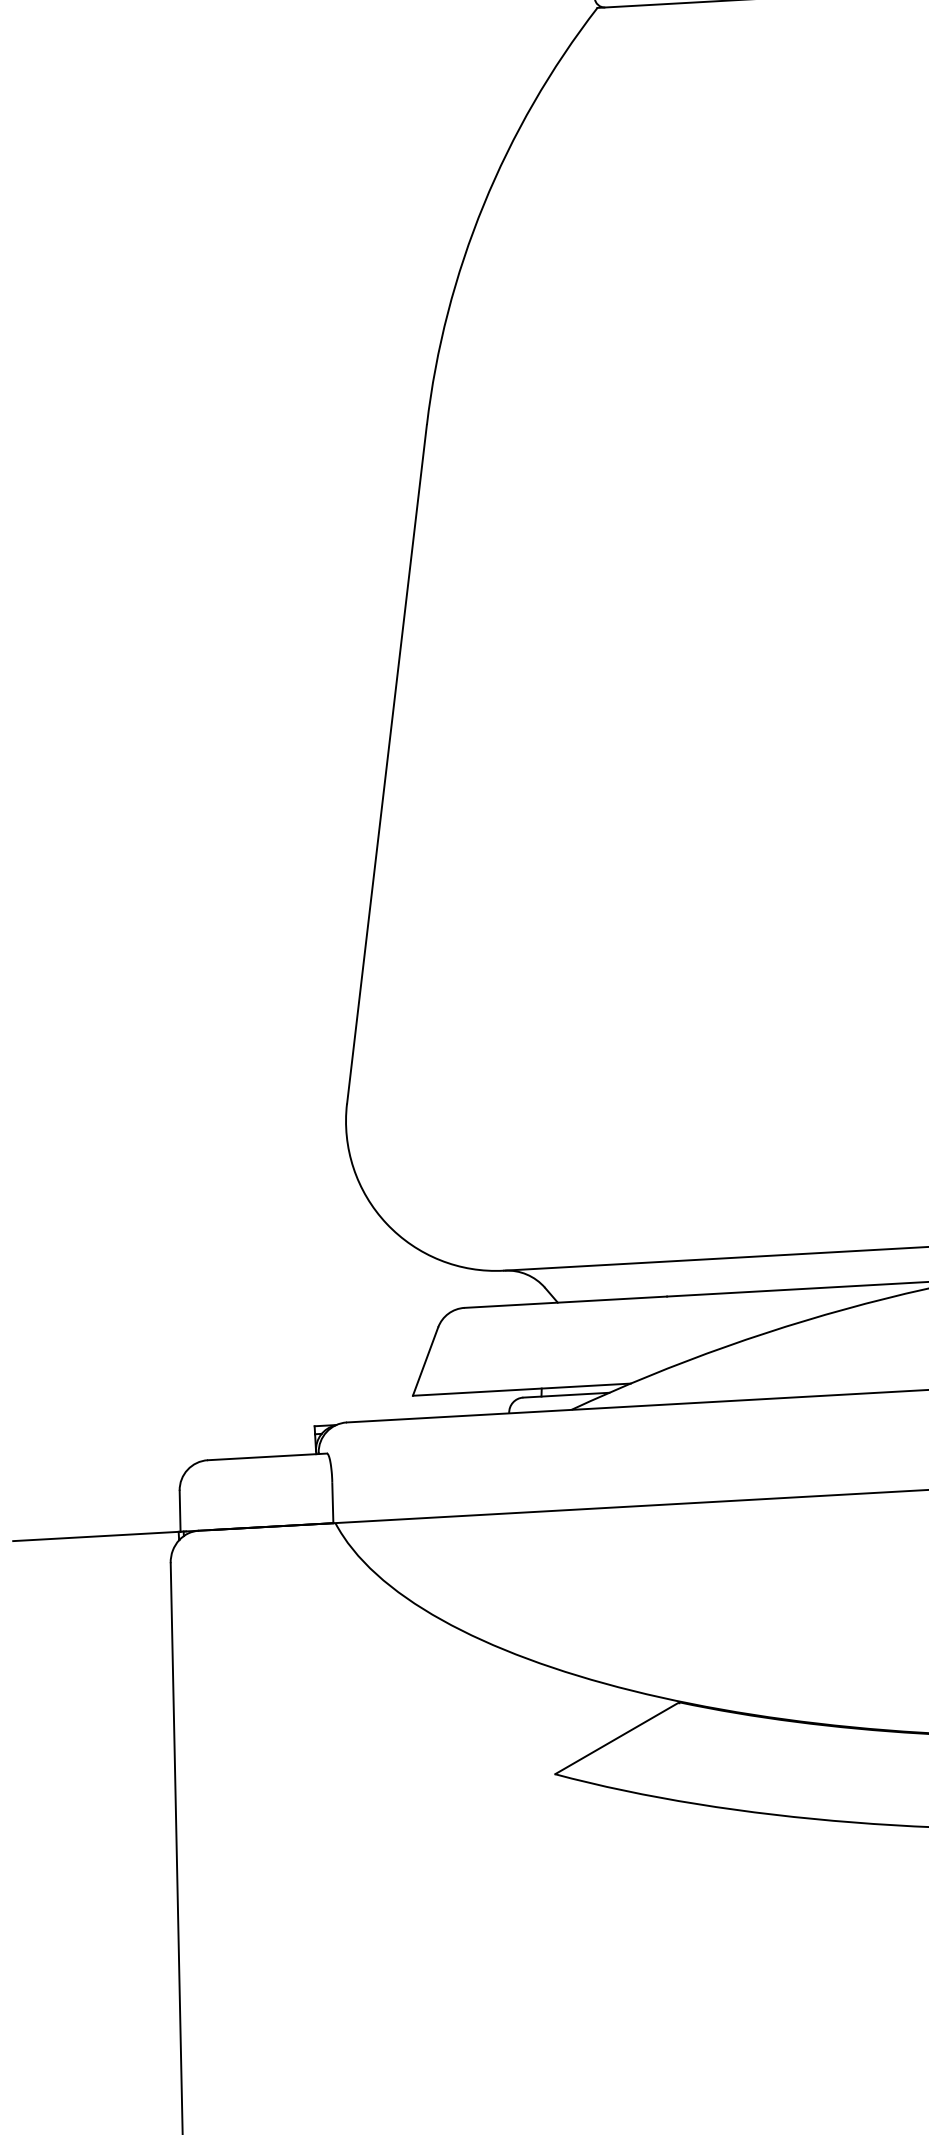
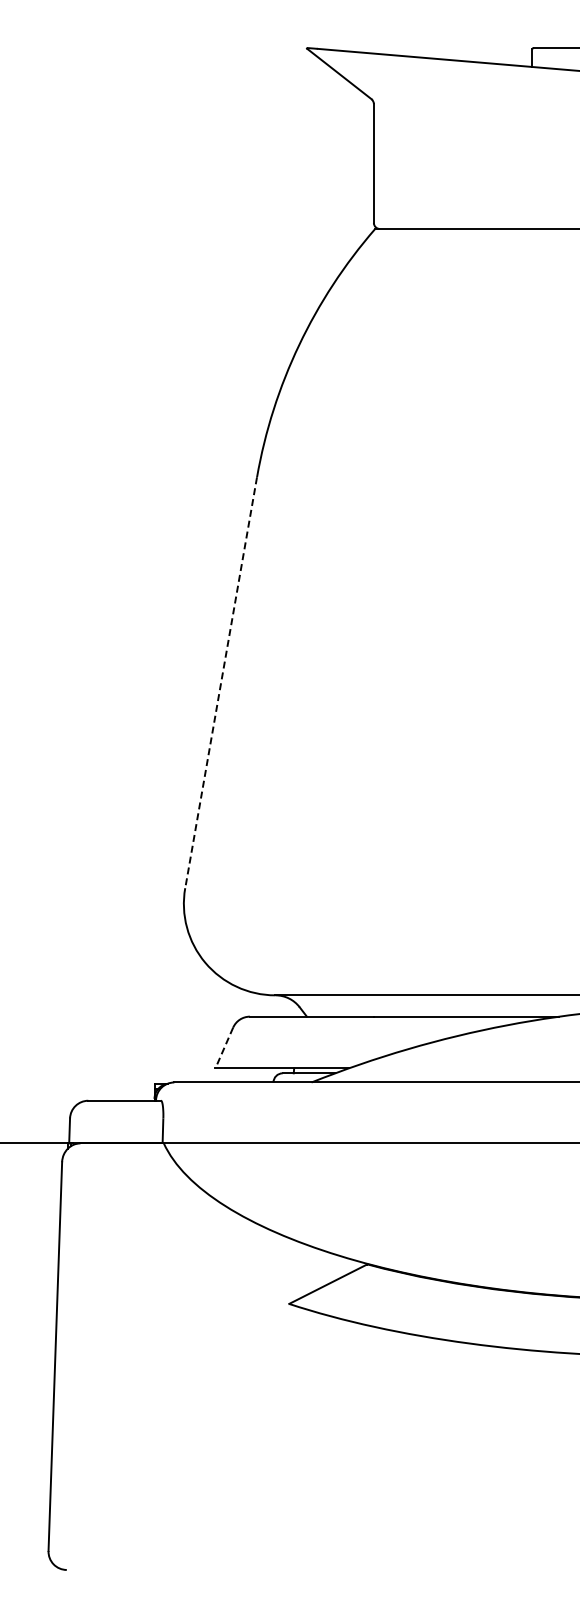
line: (387, 763) -> (221, 682), solid -> dashed
line: (425, 1362) -> (224, 1048), solid -> dashed

